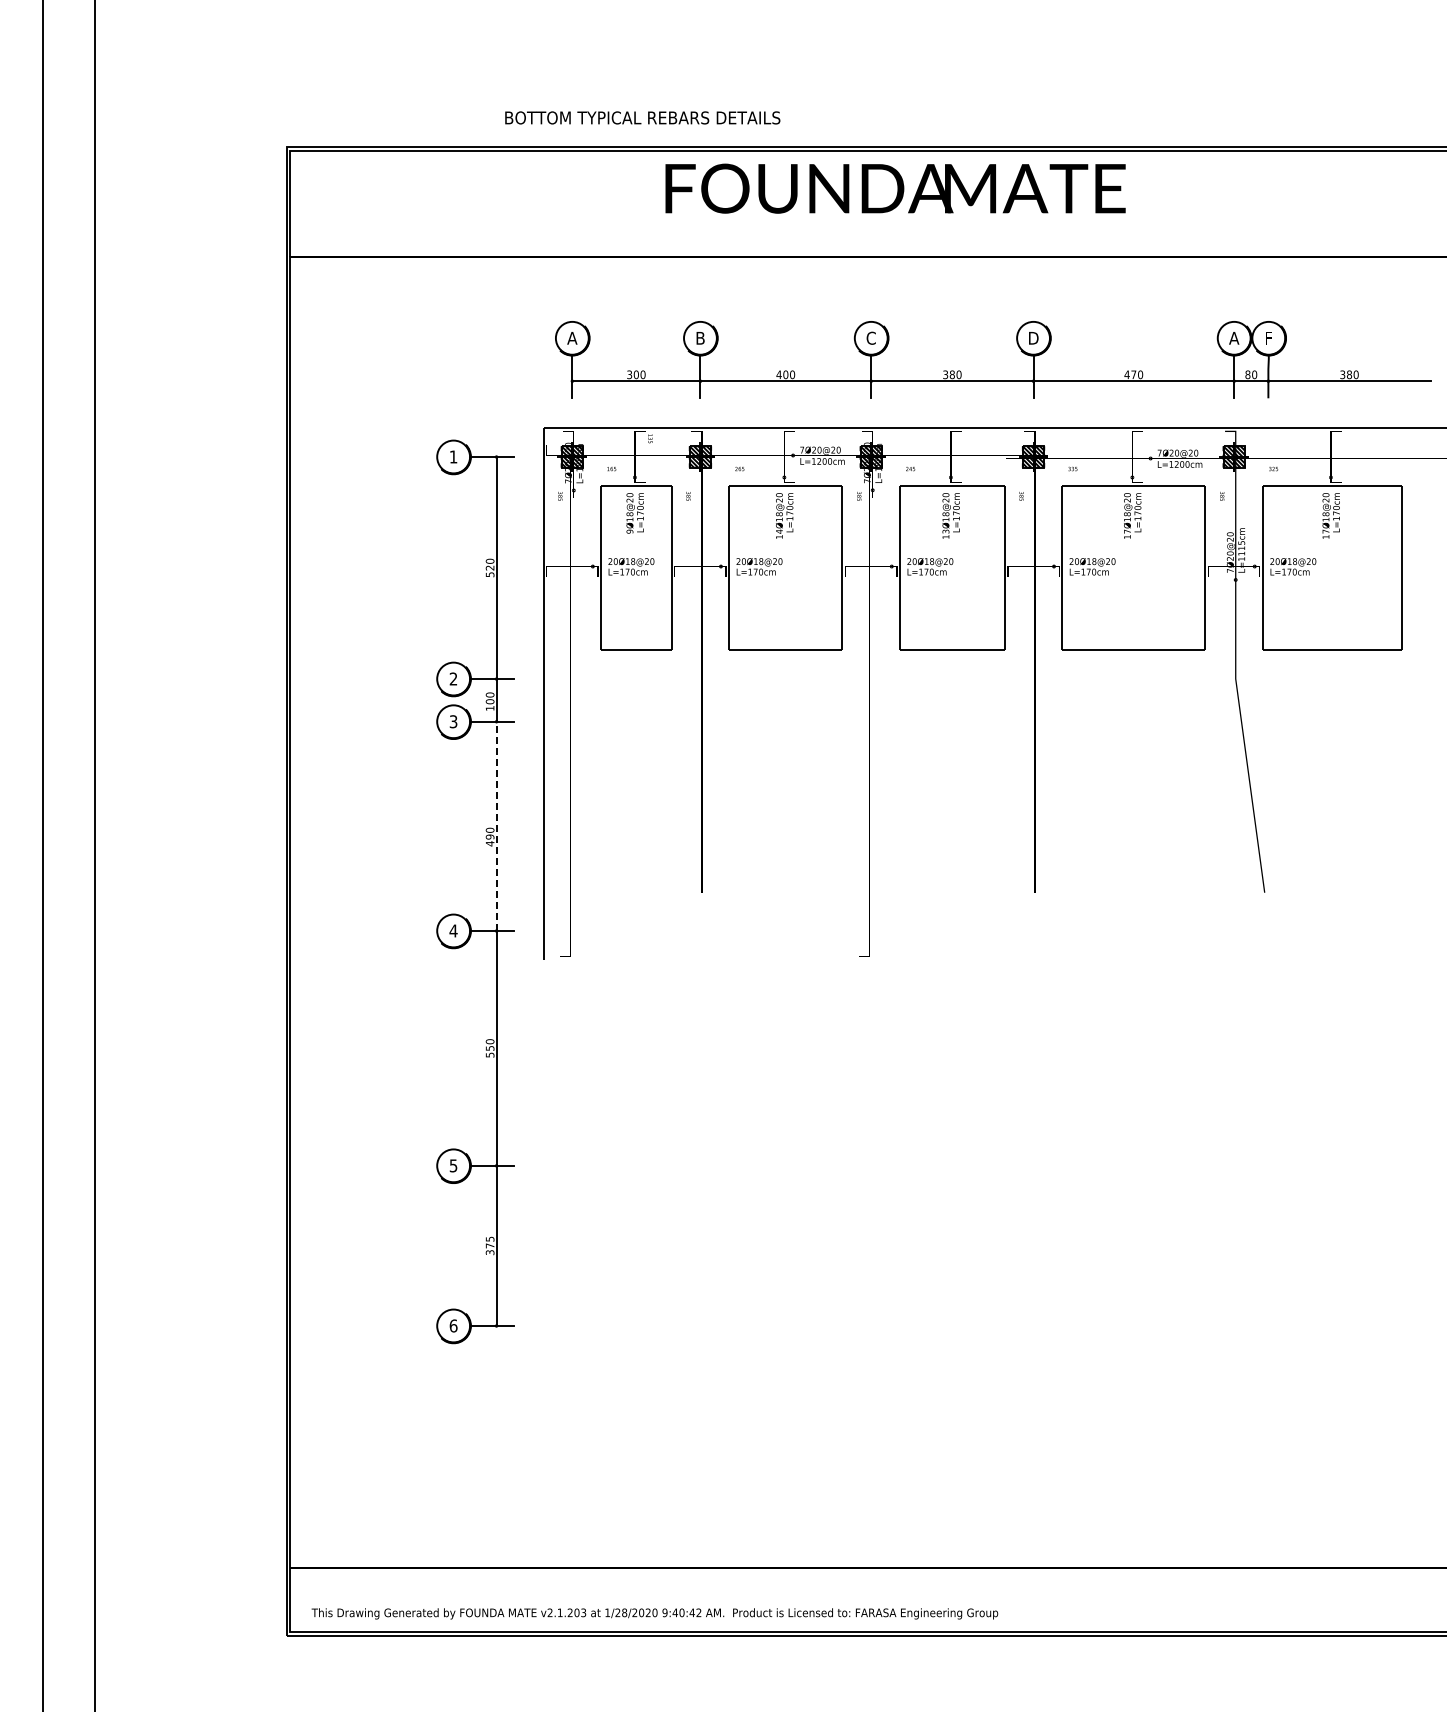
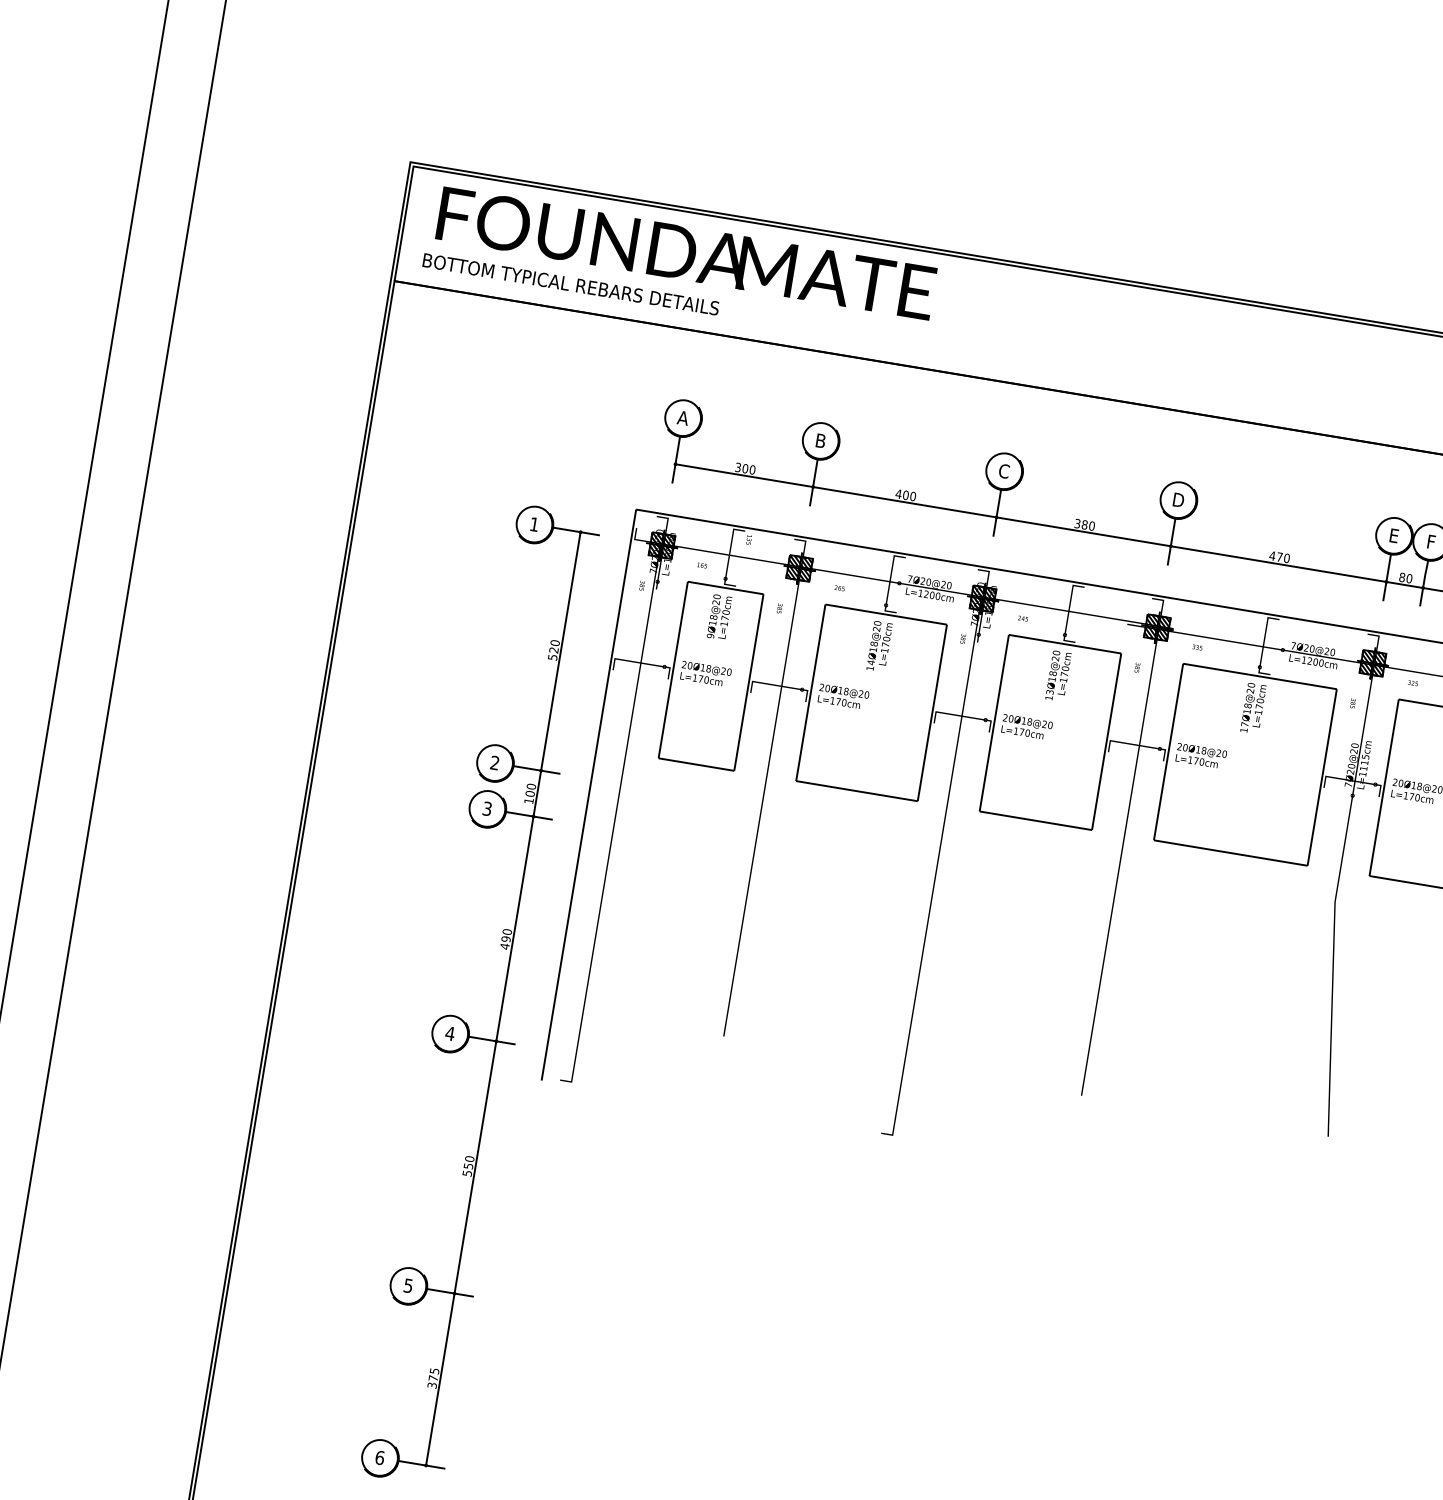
text: (642, 117) -> (570, 283), moved
text: (895, 188) -> (686, 253), moved
text: (1234, 337) -> (1394, 535), A -> E
line: (496, 826) -> (514, 929), dashed -> solid

